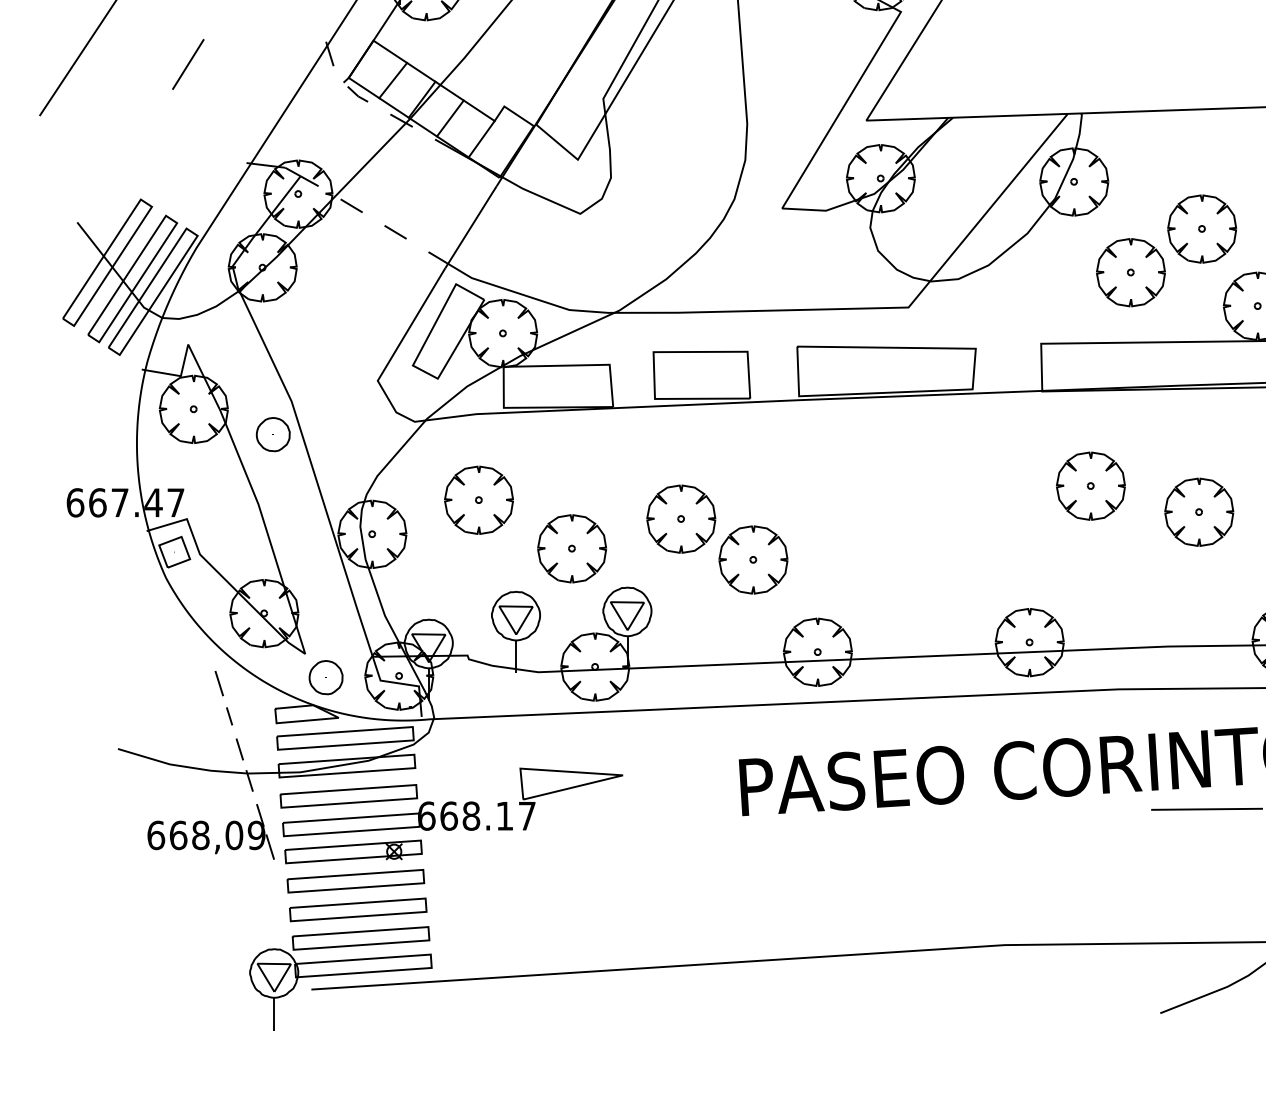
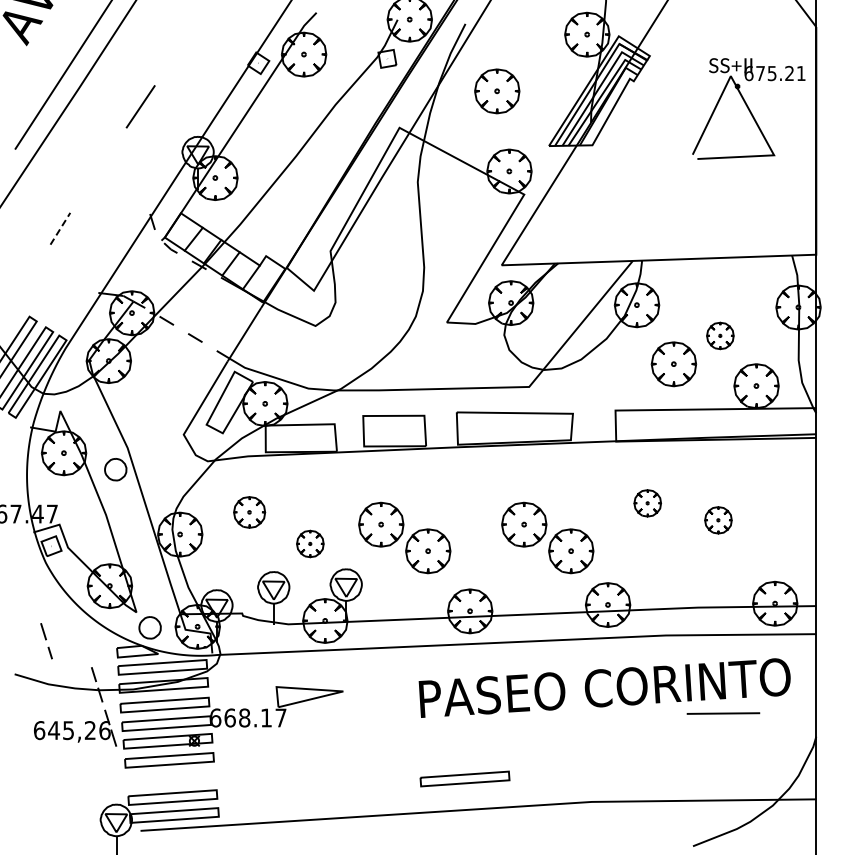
line: (188, 64) -> (60, 228), solid -> dashed
part: (1202, 228) -> (720, 335), size x0.6
part: (1090, 486) -> (647, 503), size x0.6
part: (478, 500) -> (249, 512), size x0.7
part: (1199, 512) -> (718, 520), size x0.6
part: (936, 538) -> (547, 537), added
part: (572, 548) -> (310, 543), size x0.6
line: (223, 697) -> (46, 640), moved
text: (217, 835) -> (79, 730), 668,09 -> 645,26
part: (357, 909) -> (464, 778), moved

